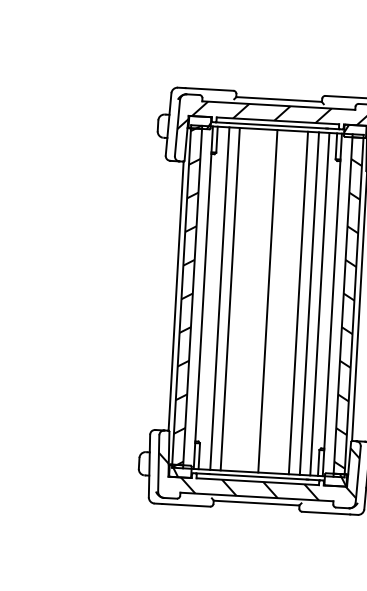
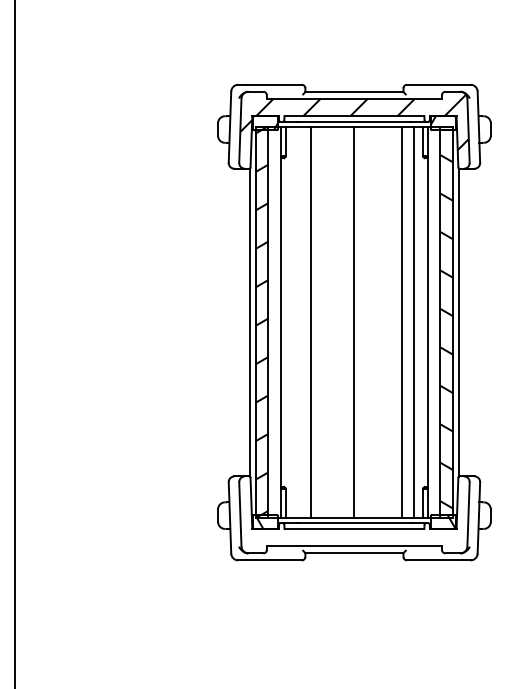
line: (219, 298) -> (299, 322), removed
line: (298, 302) -> (389, 322), removed
hatch: (258, 469) -> (354, 515), removed

